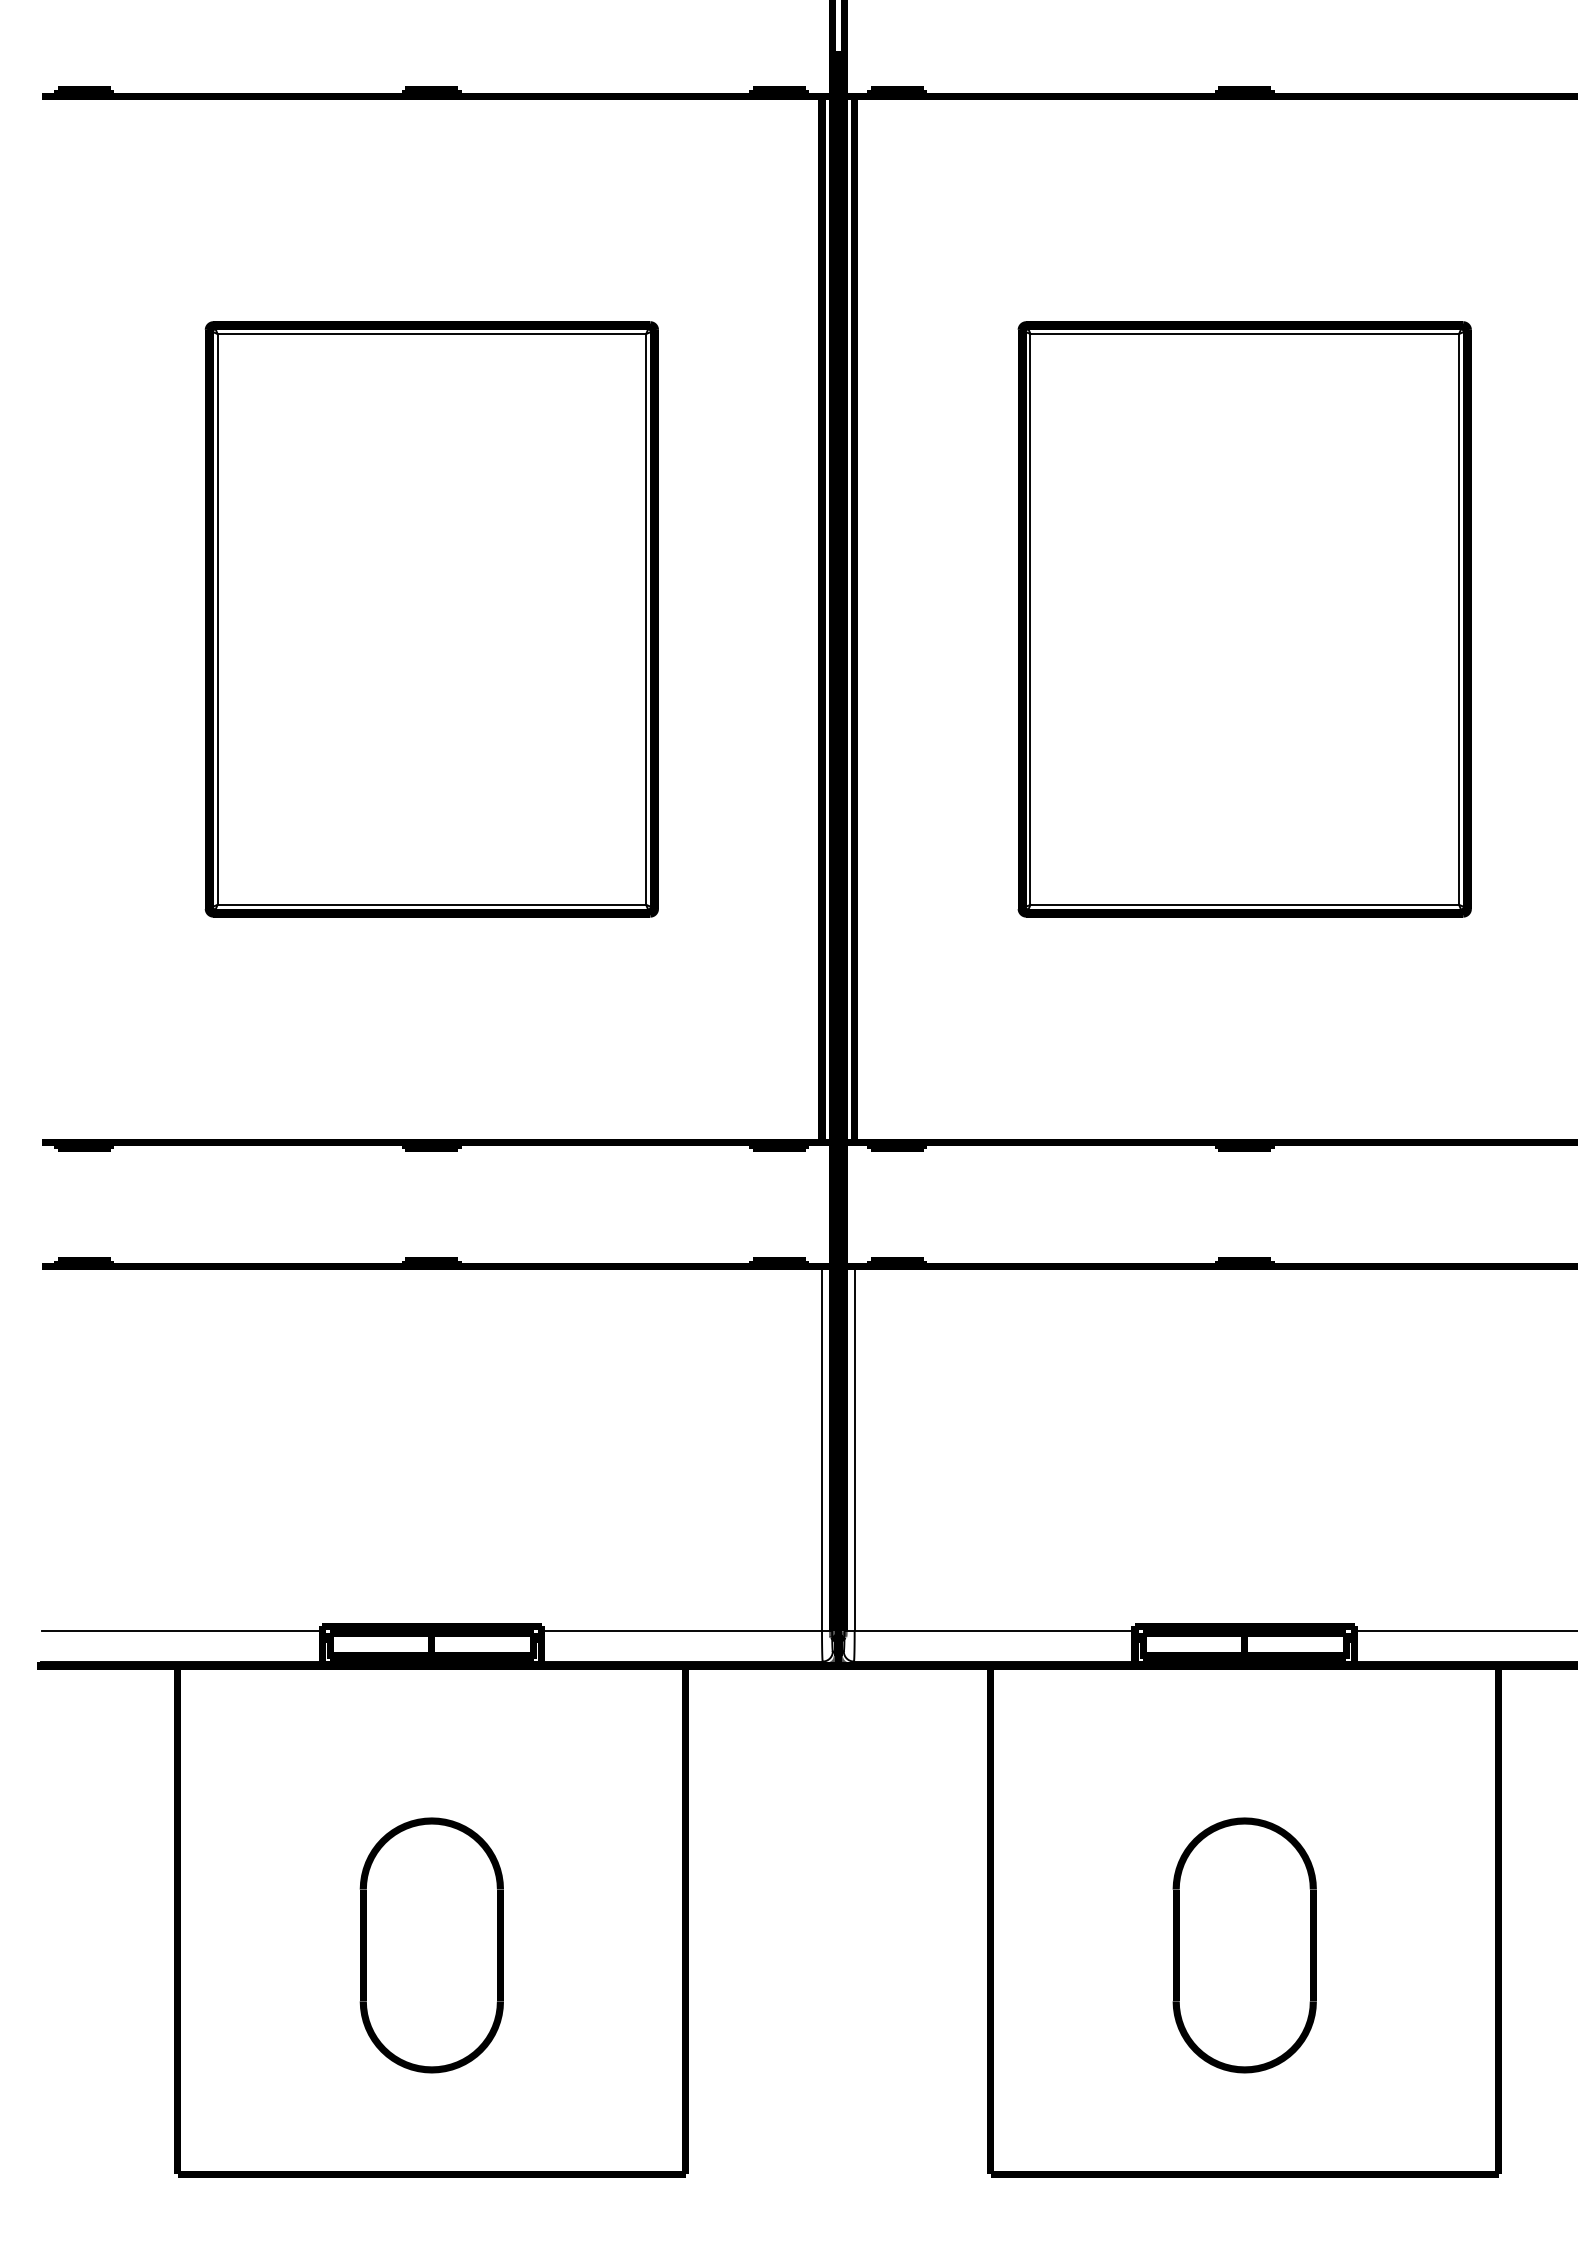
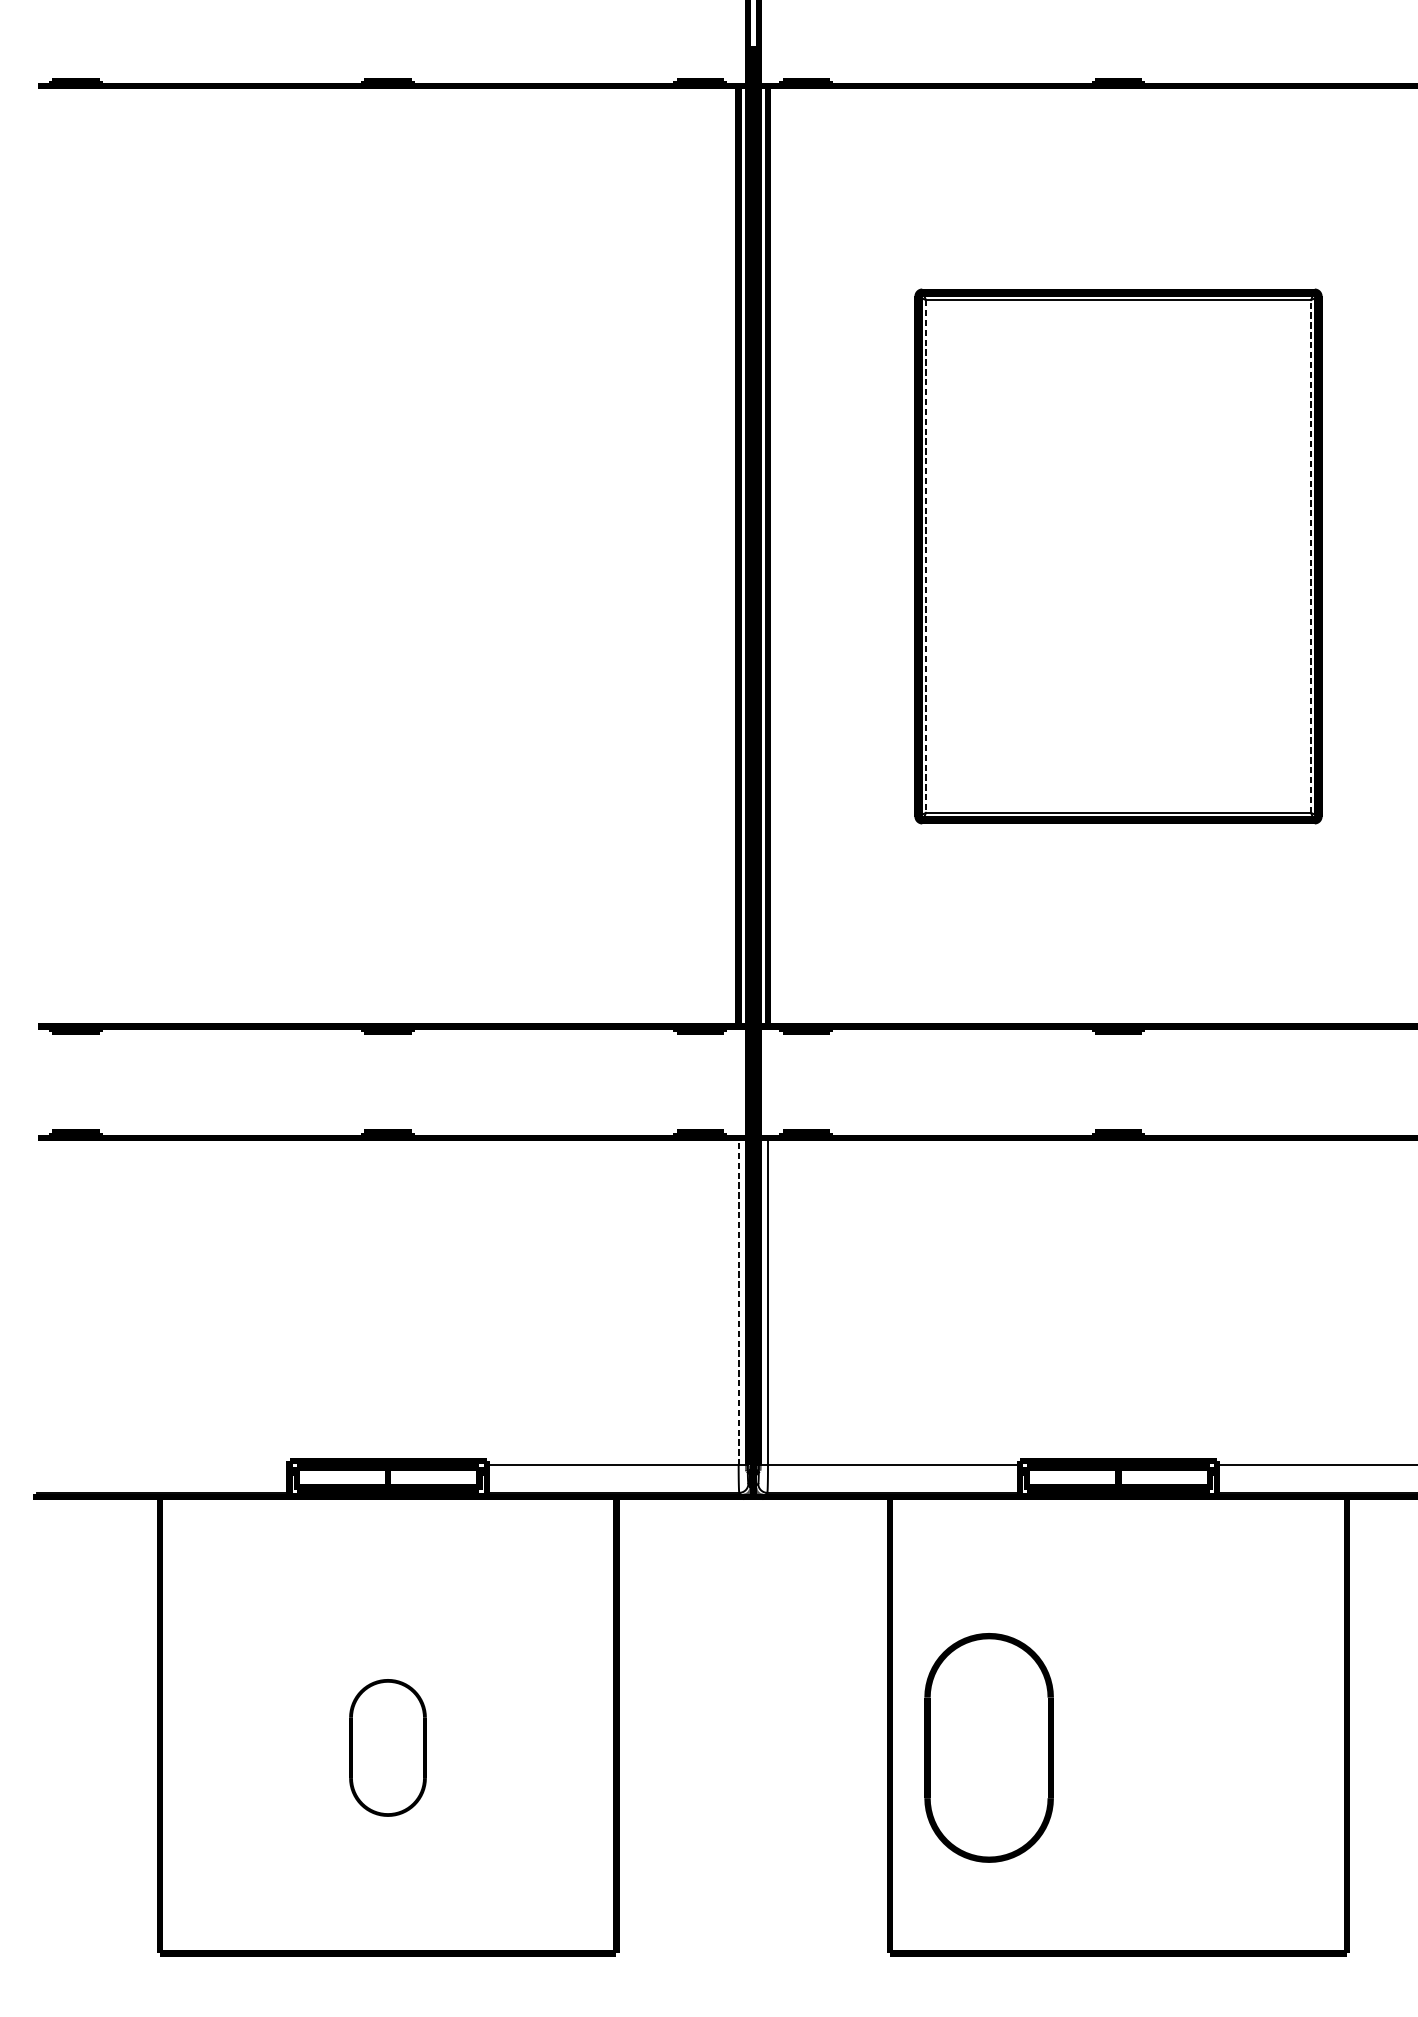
line: (1459, 618) -> (1311, 555), solid -> dashed
part: (431, 619) -> (387, 556), removed
line: (1030, 619) -> (925, 556), solid -> dashed
line: (822, 1448) -> (739, 1301), solid -> dashed
line: (181, 1631) -> (163, 1465), removed
part: (431, 1945) -> (387, 1747), size x0.6
part: (1244, 1945) -> (988, 1747), moved

